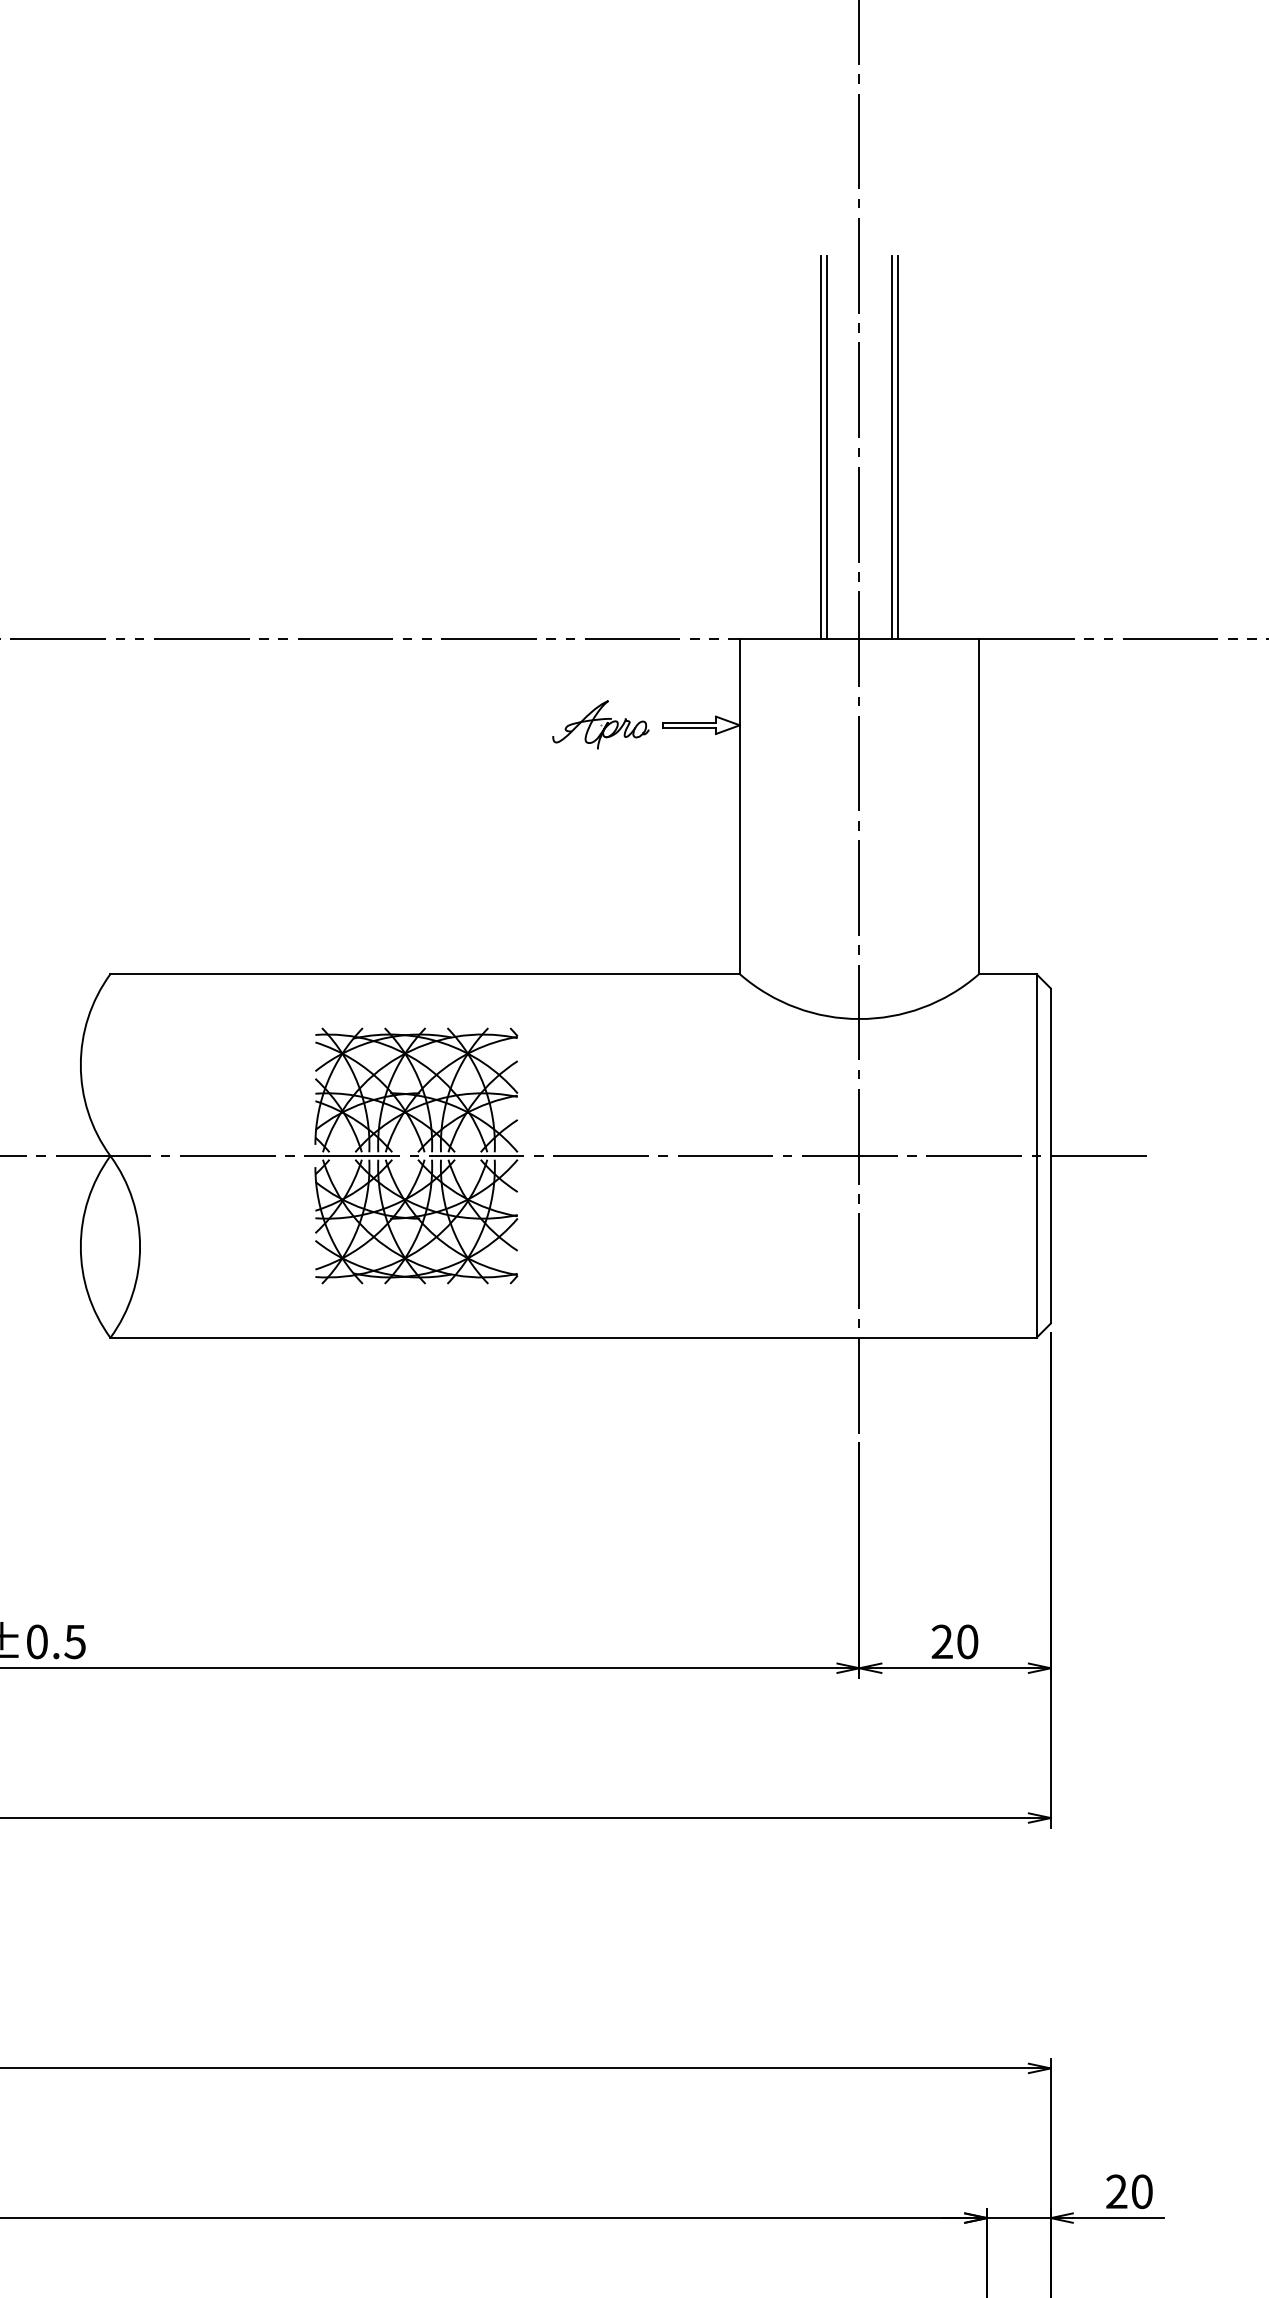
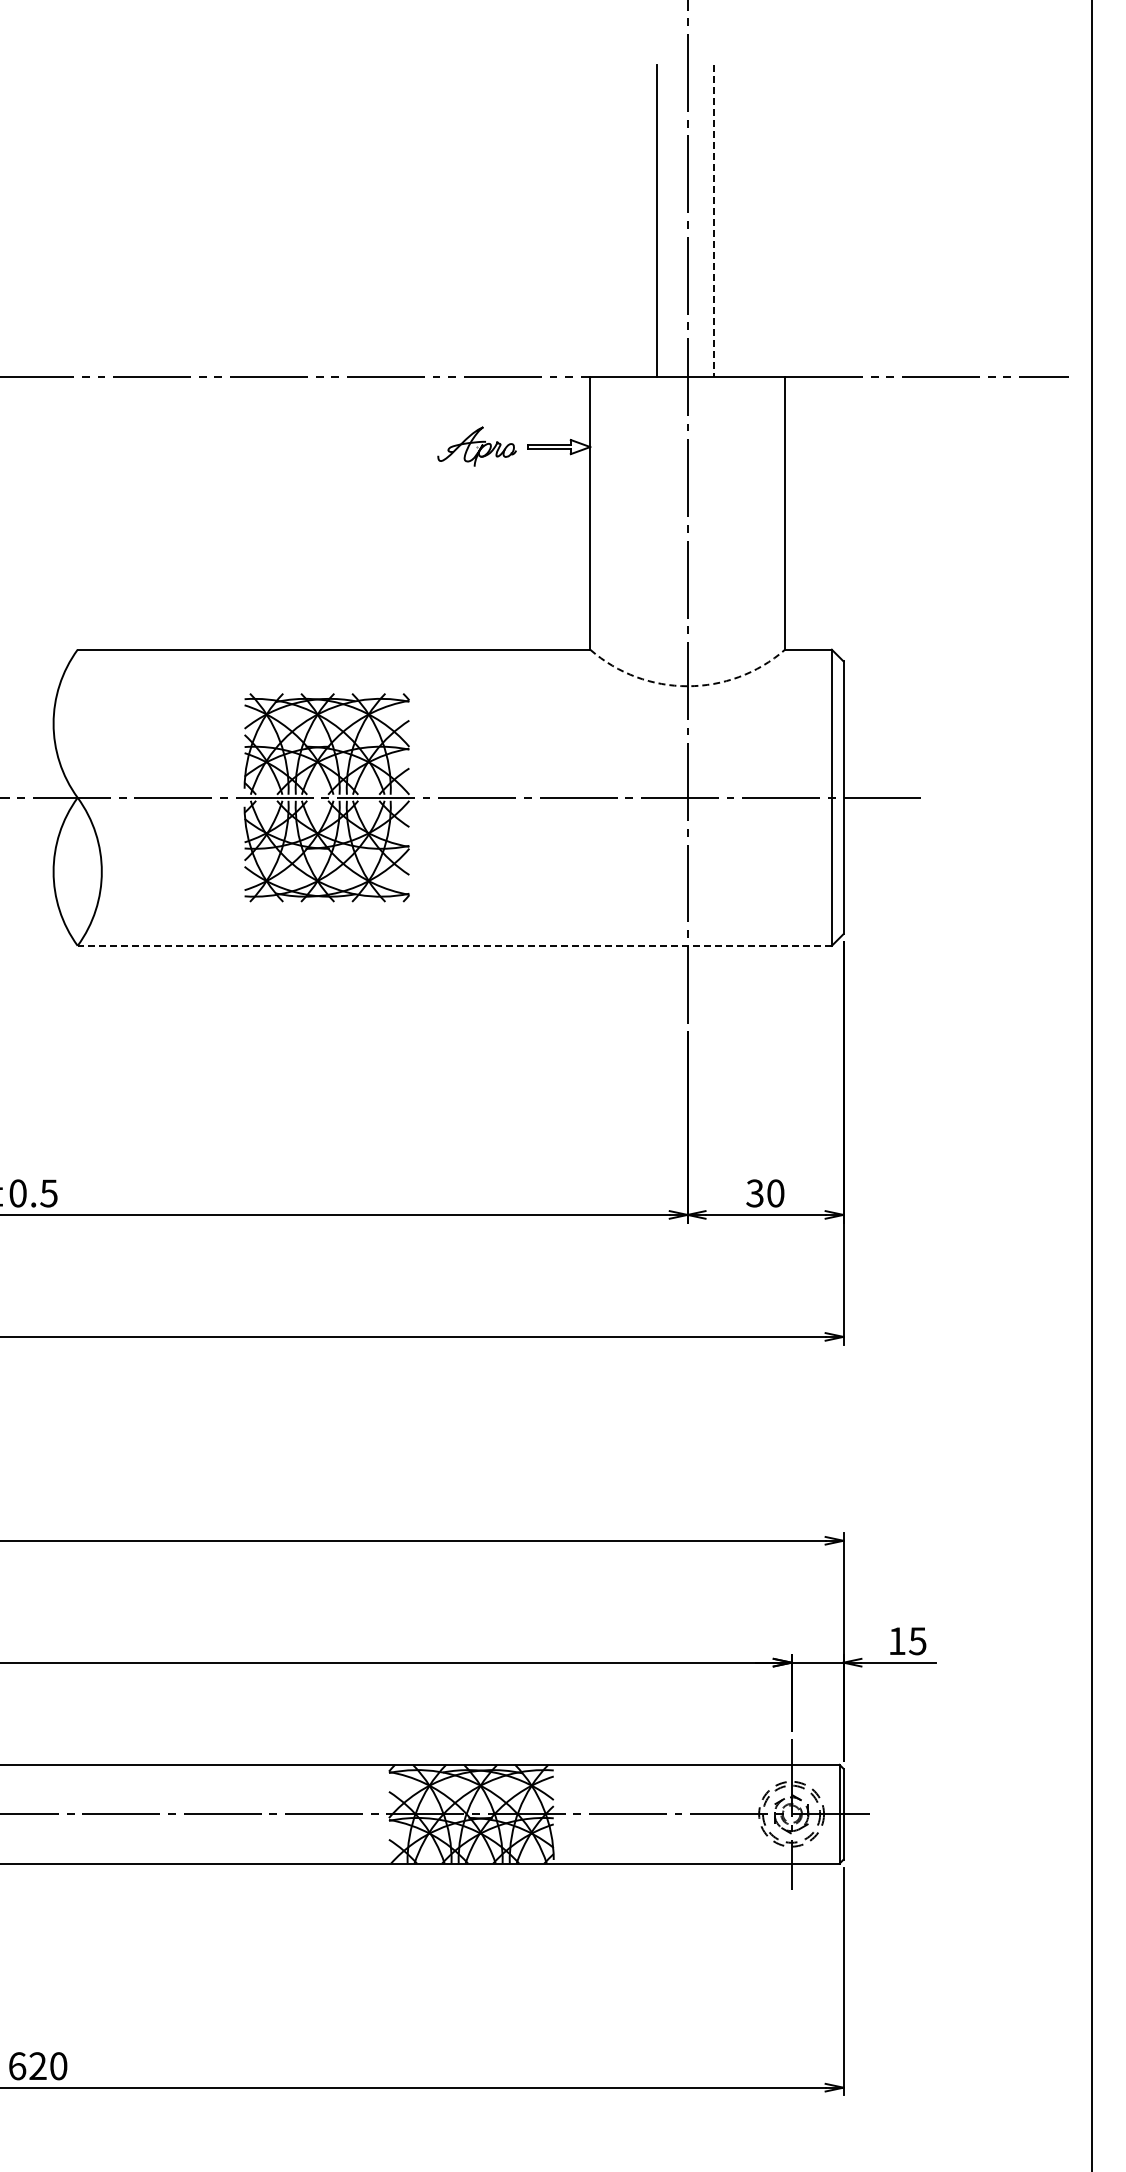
line: (827, 447) -> (661, 220), removed
line: (897, 447) -> (718, 220), removed
line: (891, 448) -> (713, 221), solid -> dashed
arc: (859, 1019) -> (687, 686), solid -> dashed
line: (573, 1337) -> (454, 945), solid -> dashed
text: (941, 1641) -> (754, 1193), 20 -> 30
text: (1129, 2192) -> (907, 1641), 20 -> 15

